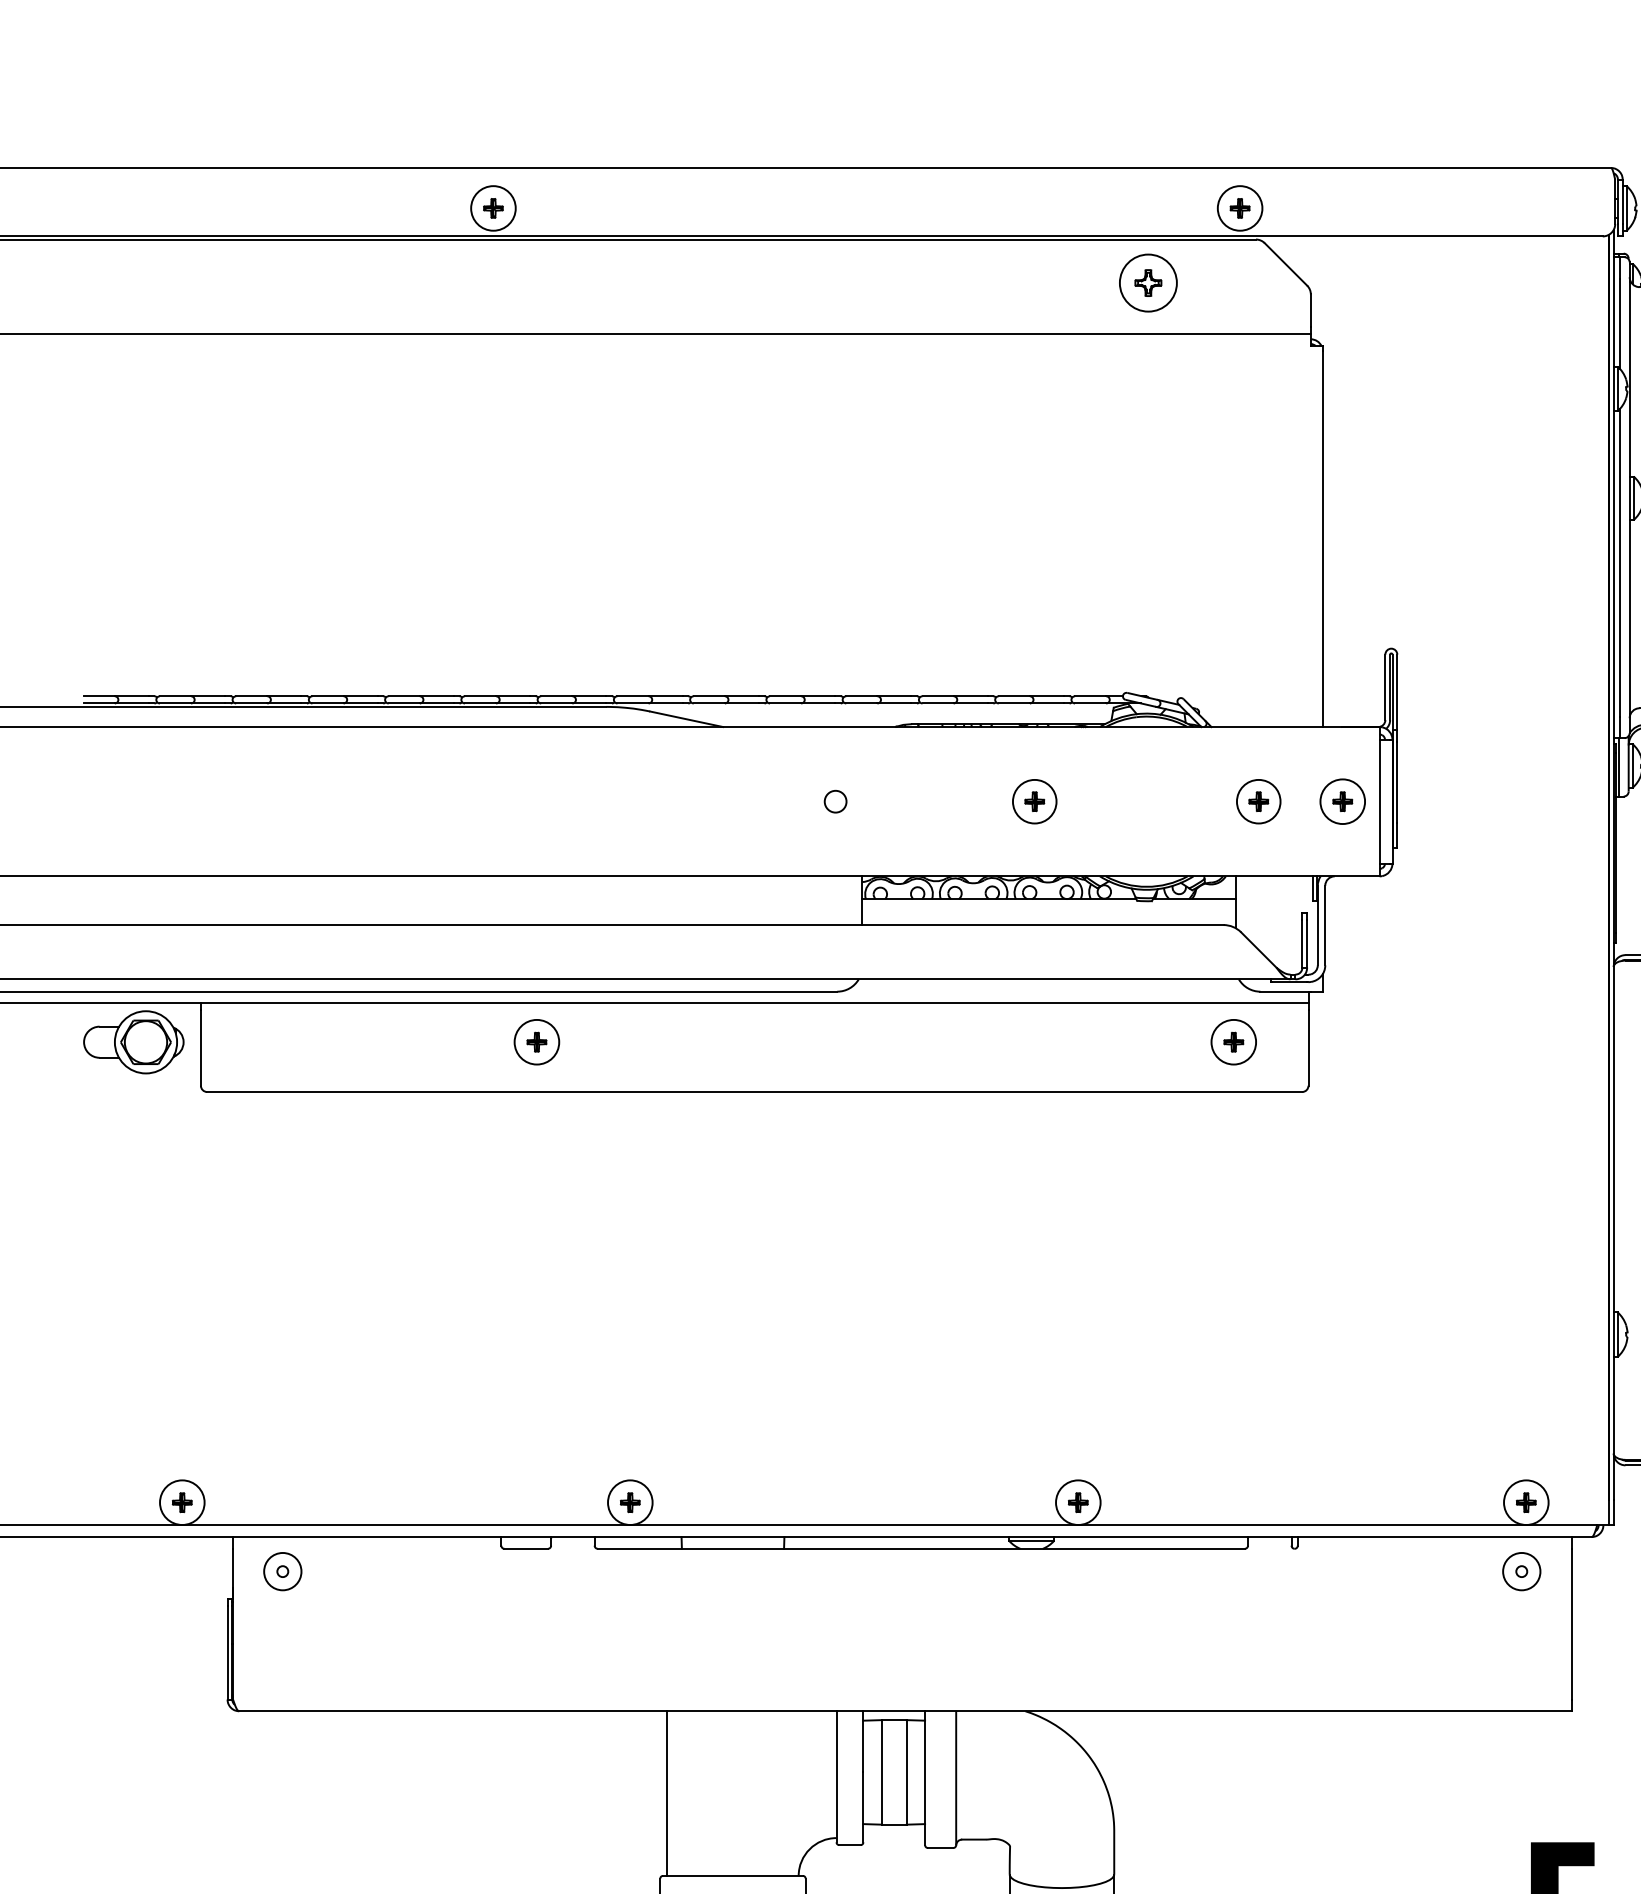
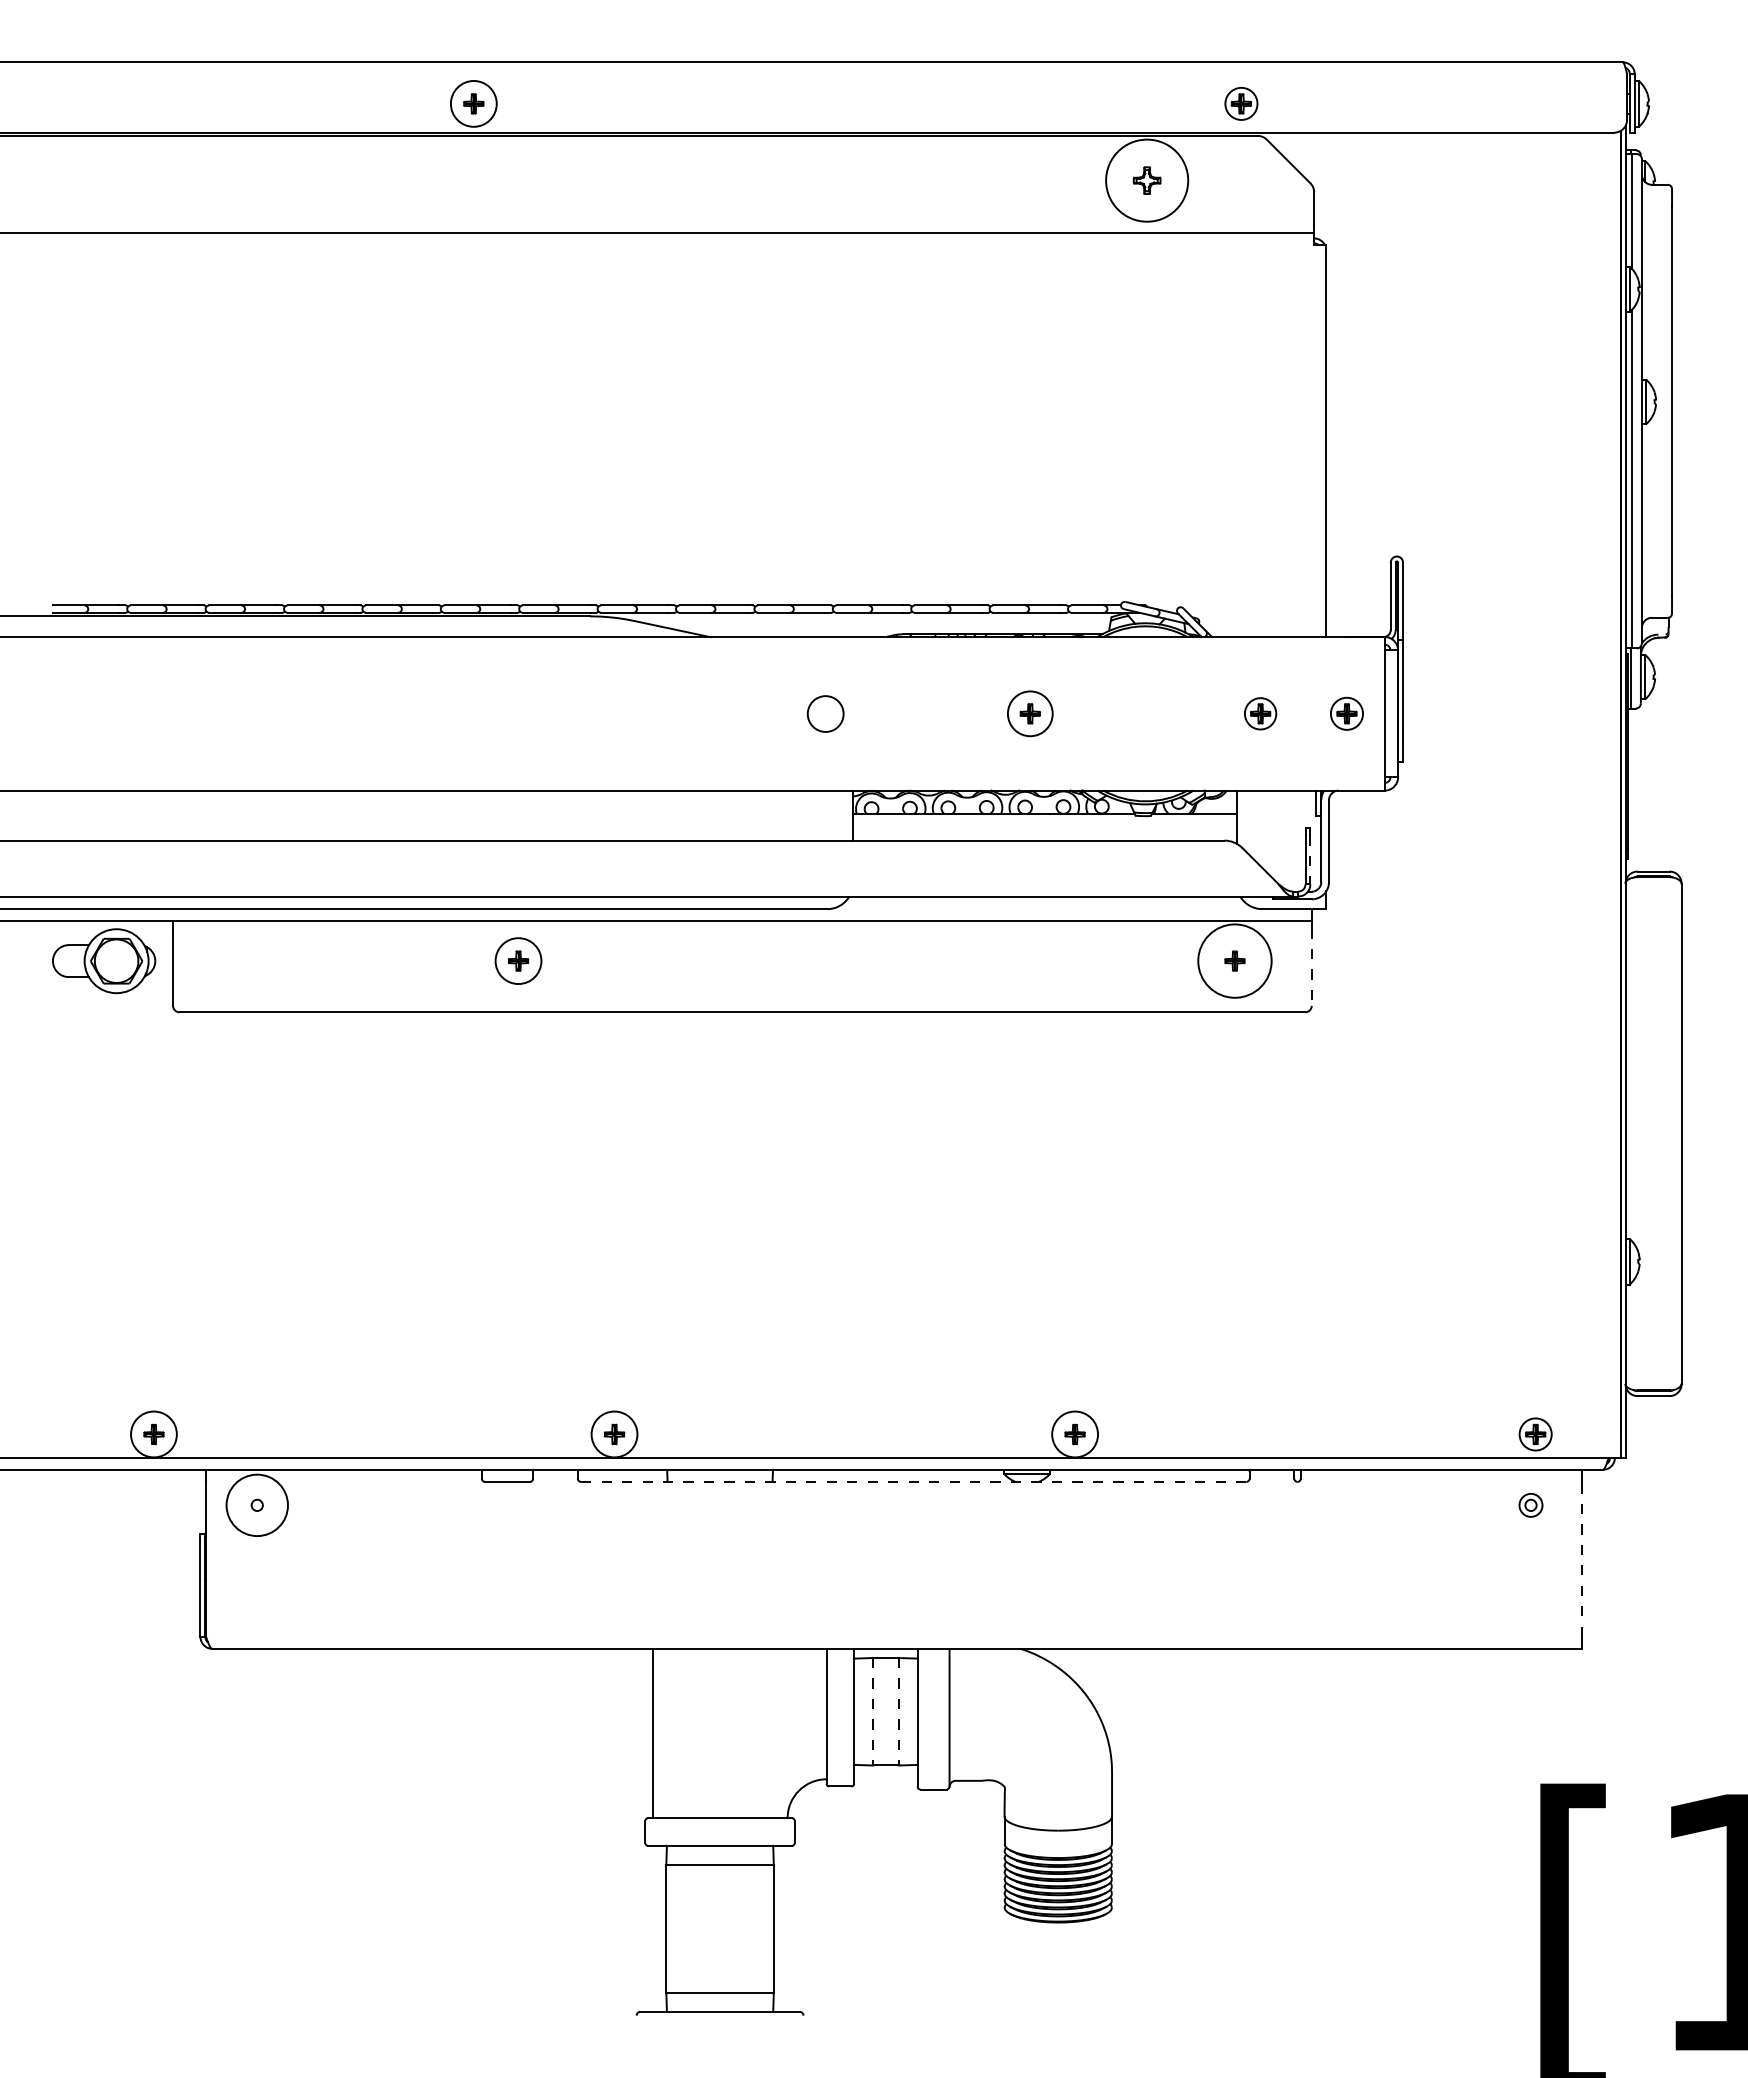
circle: (1240, 208) -> (1241, 103), size x0.7
circle: (1147, 282) -> (1146, 180), size x1.4
circle: (835, 801) -> (825, 713), size x1.6
circle: (1258, 801) -> (1260, 713), size x0.7
circle: (1342, 801) -> (1346, 713), size x0.7
line: (1307, 943) -> (1310, 859), solid -> dashed
circle: (1233, 1042) -> (1234, 961), size x1.6
line: (1308, 1048) -> (1311, 967), solid -> dashed
circle: (1526, 1502) -> (1535, 1434), size x0.7
line: (921, 1548) -> (913, 1481), solid -> dashed
circle: (283, 1571) -> (257, 1505), size x1.6
circle: (1521, 1571) -> (1530, 1505), size x0.6
line: (1571, 1623) -> (1582, 1558), solid -> dashed
line: (882, 1772) -> (873, 1711), solid -> dashed
line: (906, 1772) -> (898, 1711), solid -> dashed

